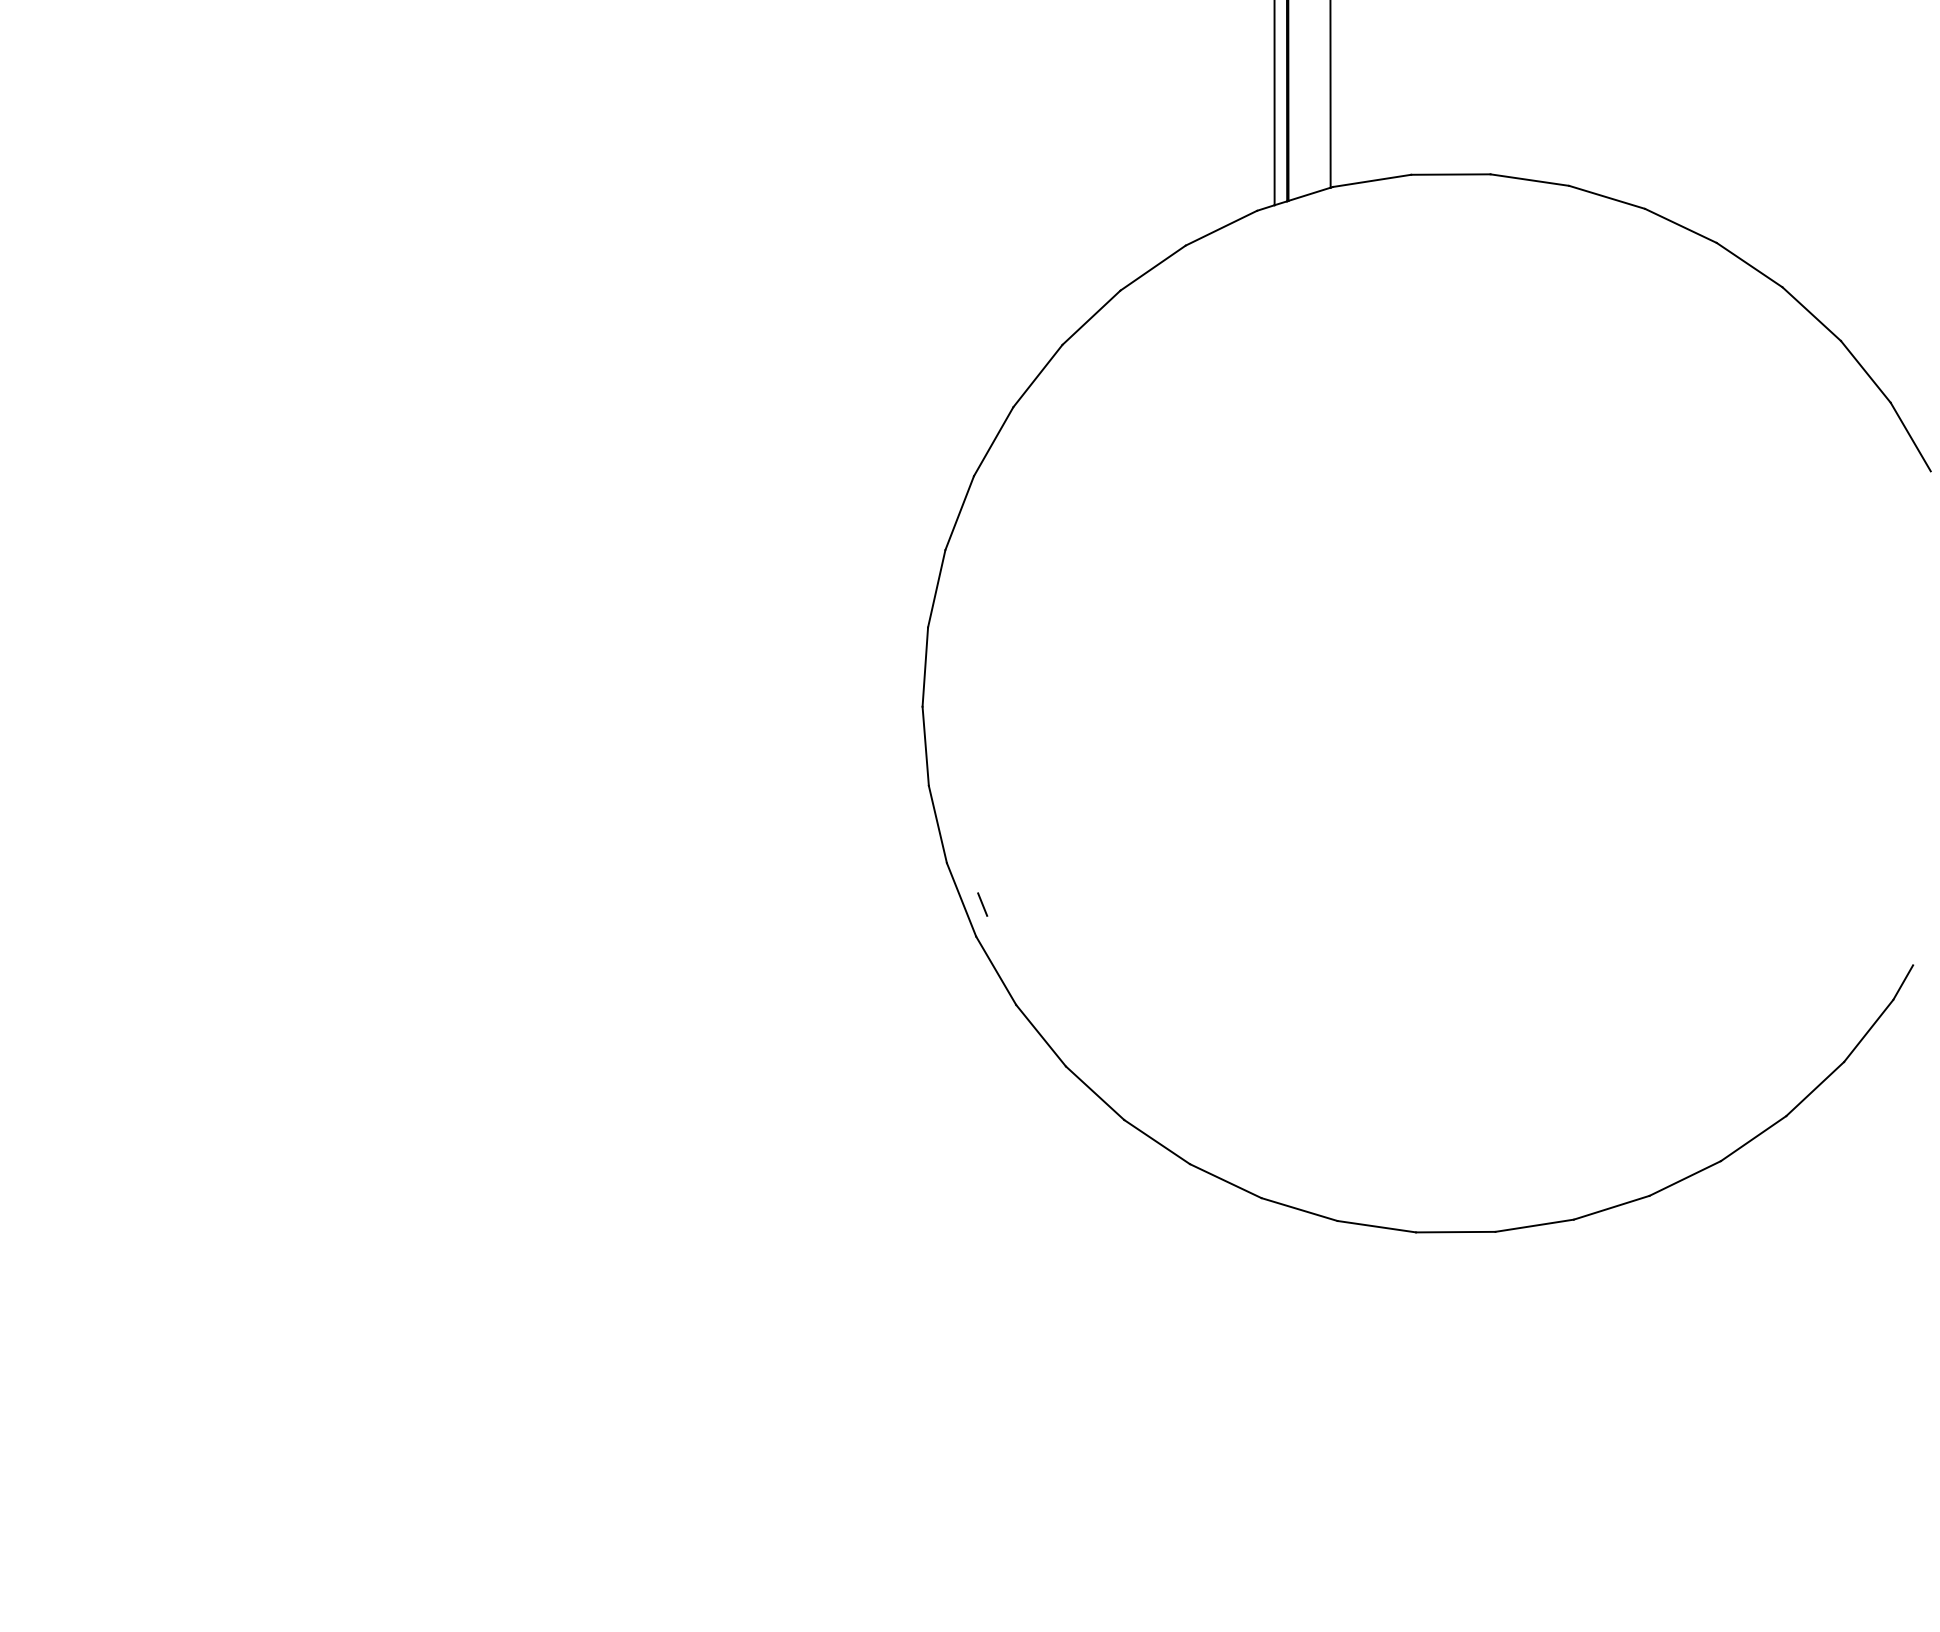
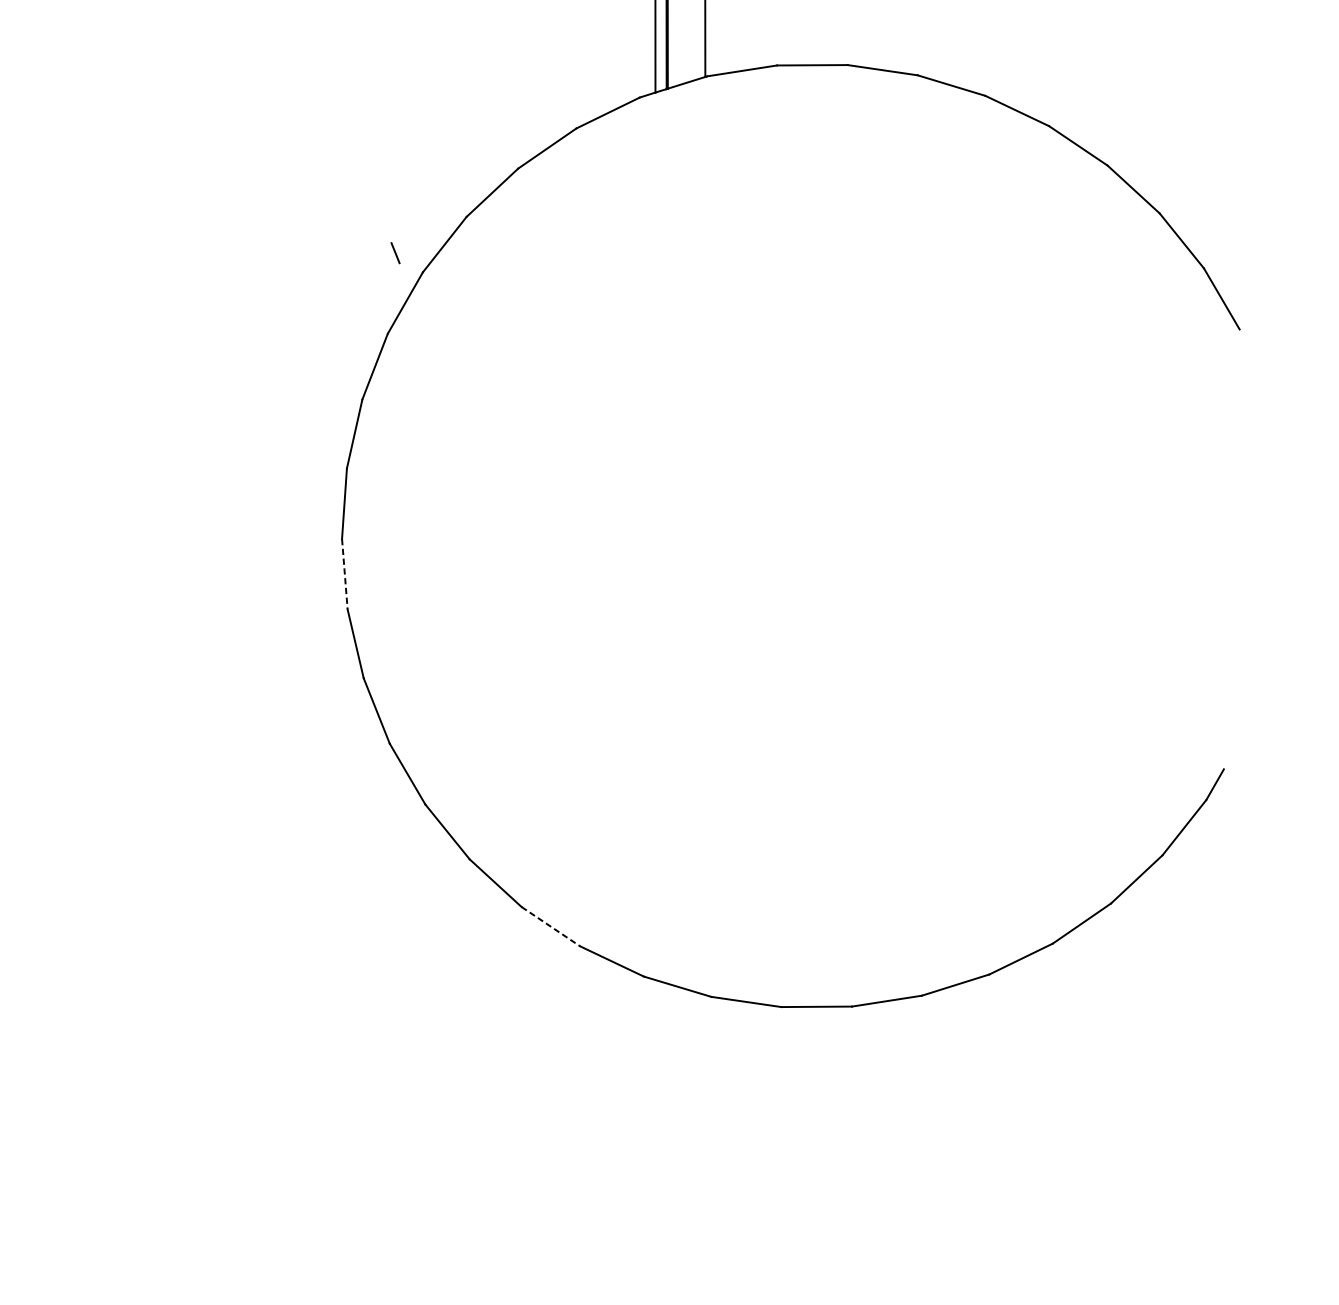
line: (925, 746) -> (344, 574), solid -> dashed
line: (982, 904) -> (395, 253), moved
line: (1157, 1142) -> (551, 927), solid -> dashed

